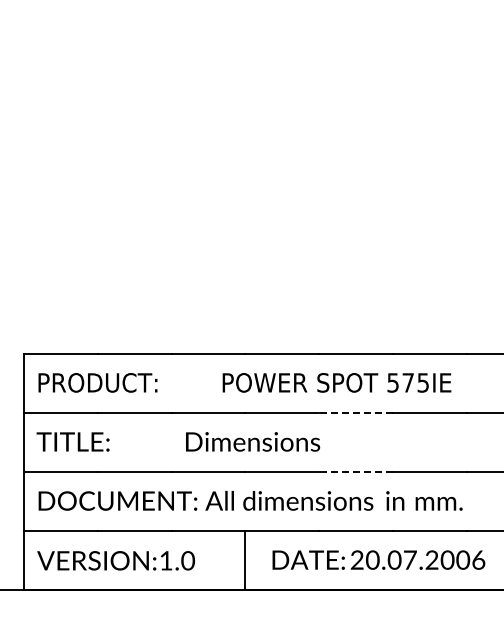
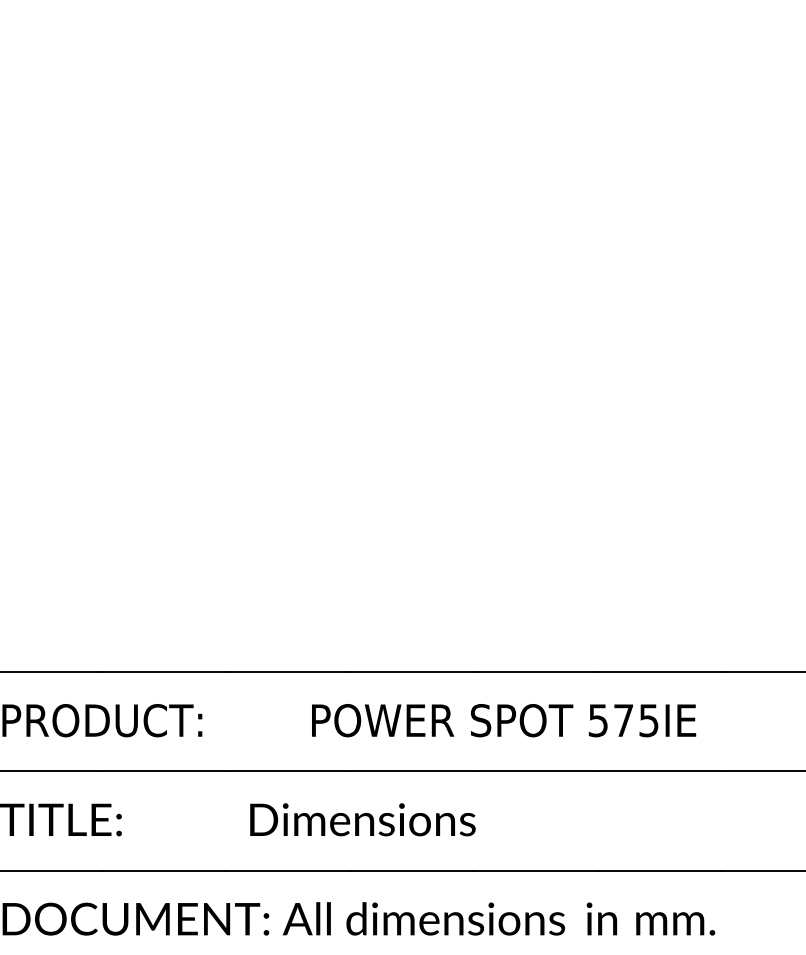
line: (356, 413) -> (536, 772), dashed -> solid
line: (356, 472) -> (536, 871), dashed -> solid

